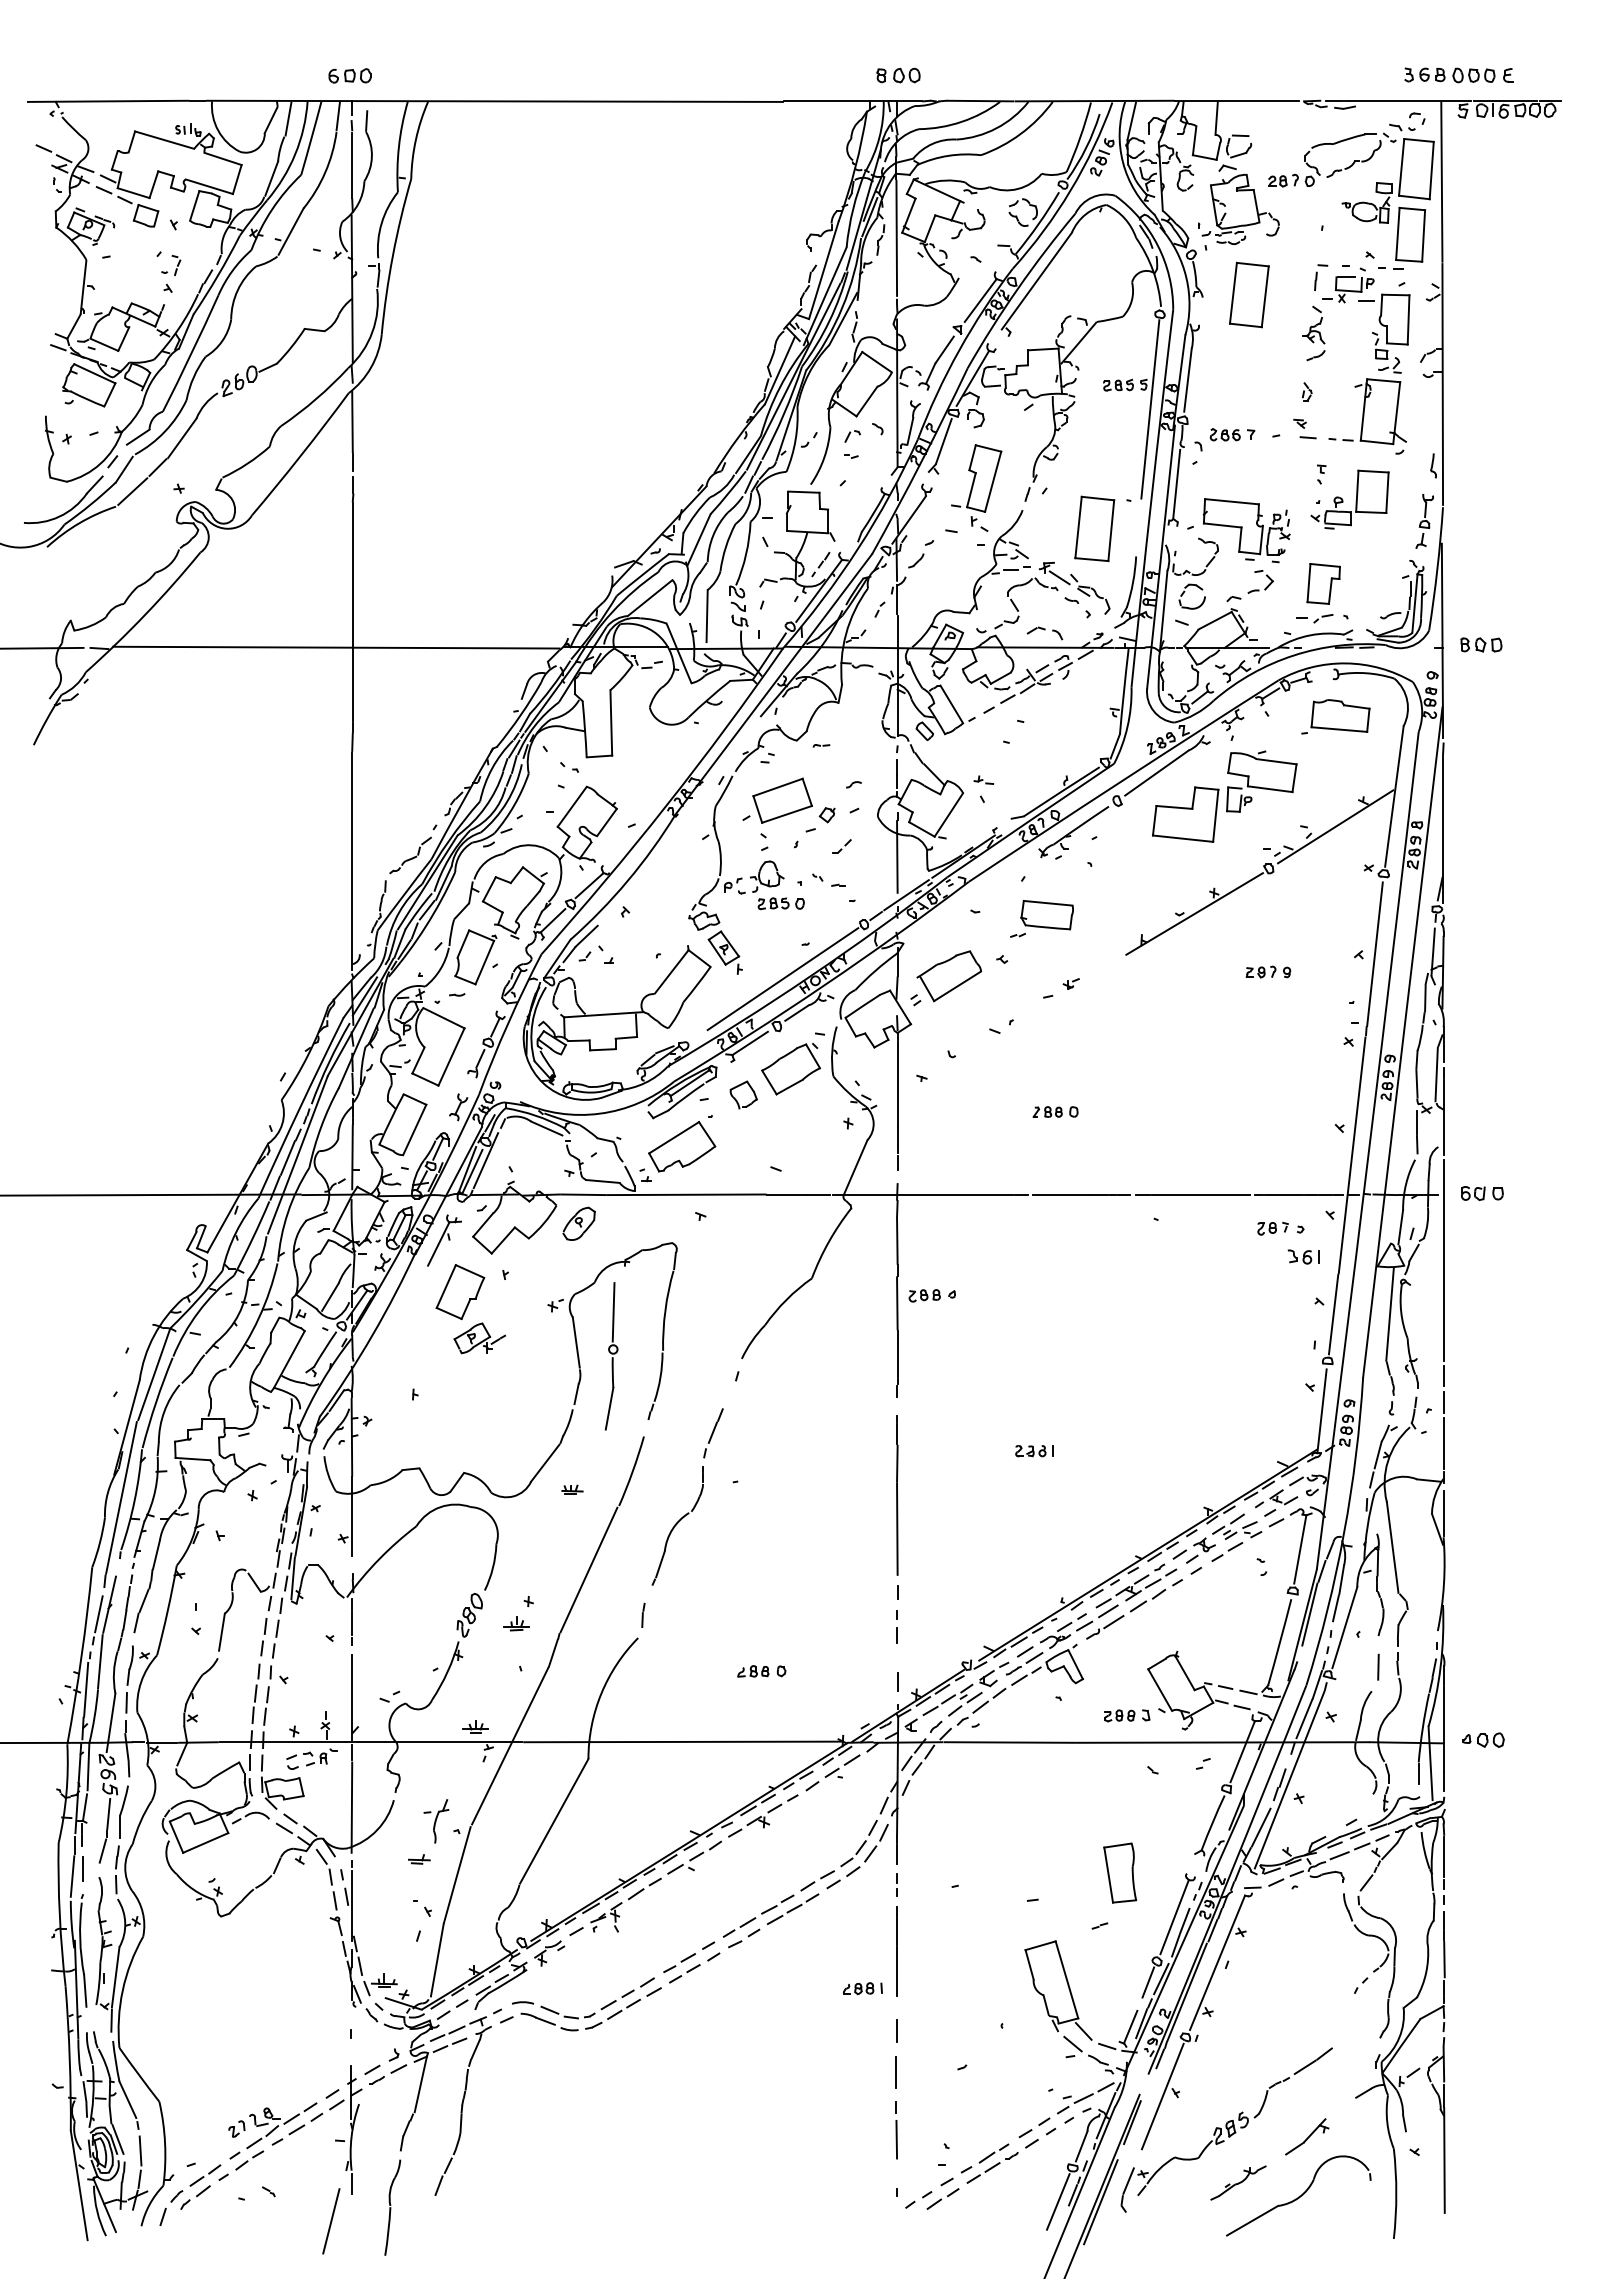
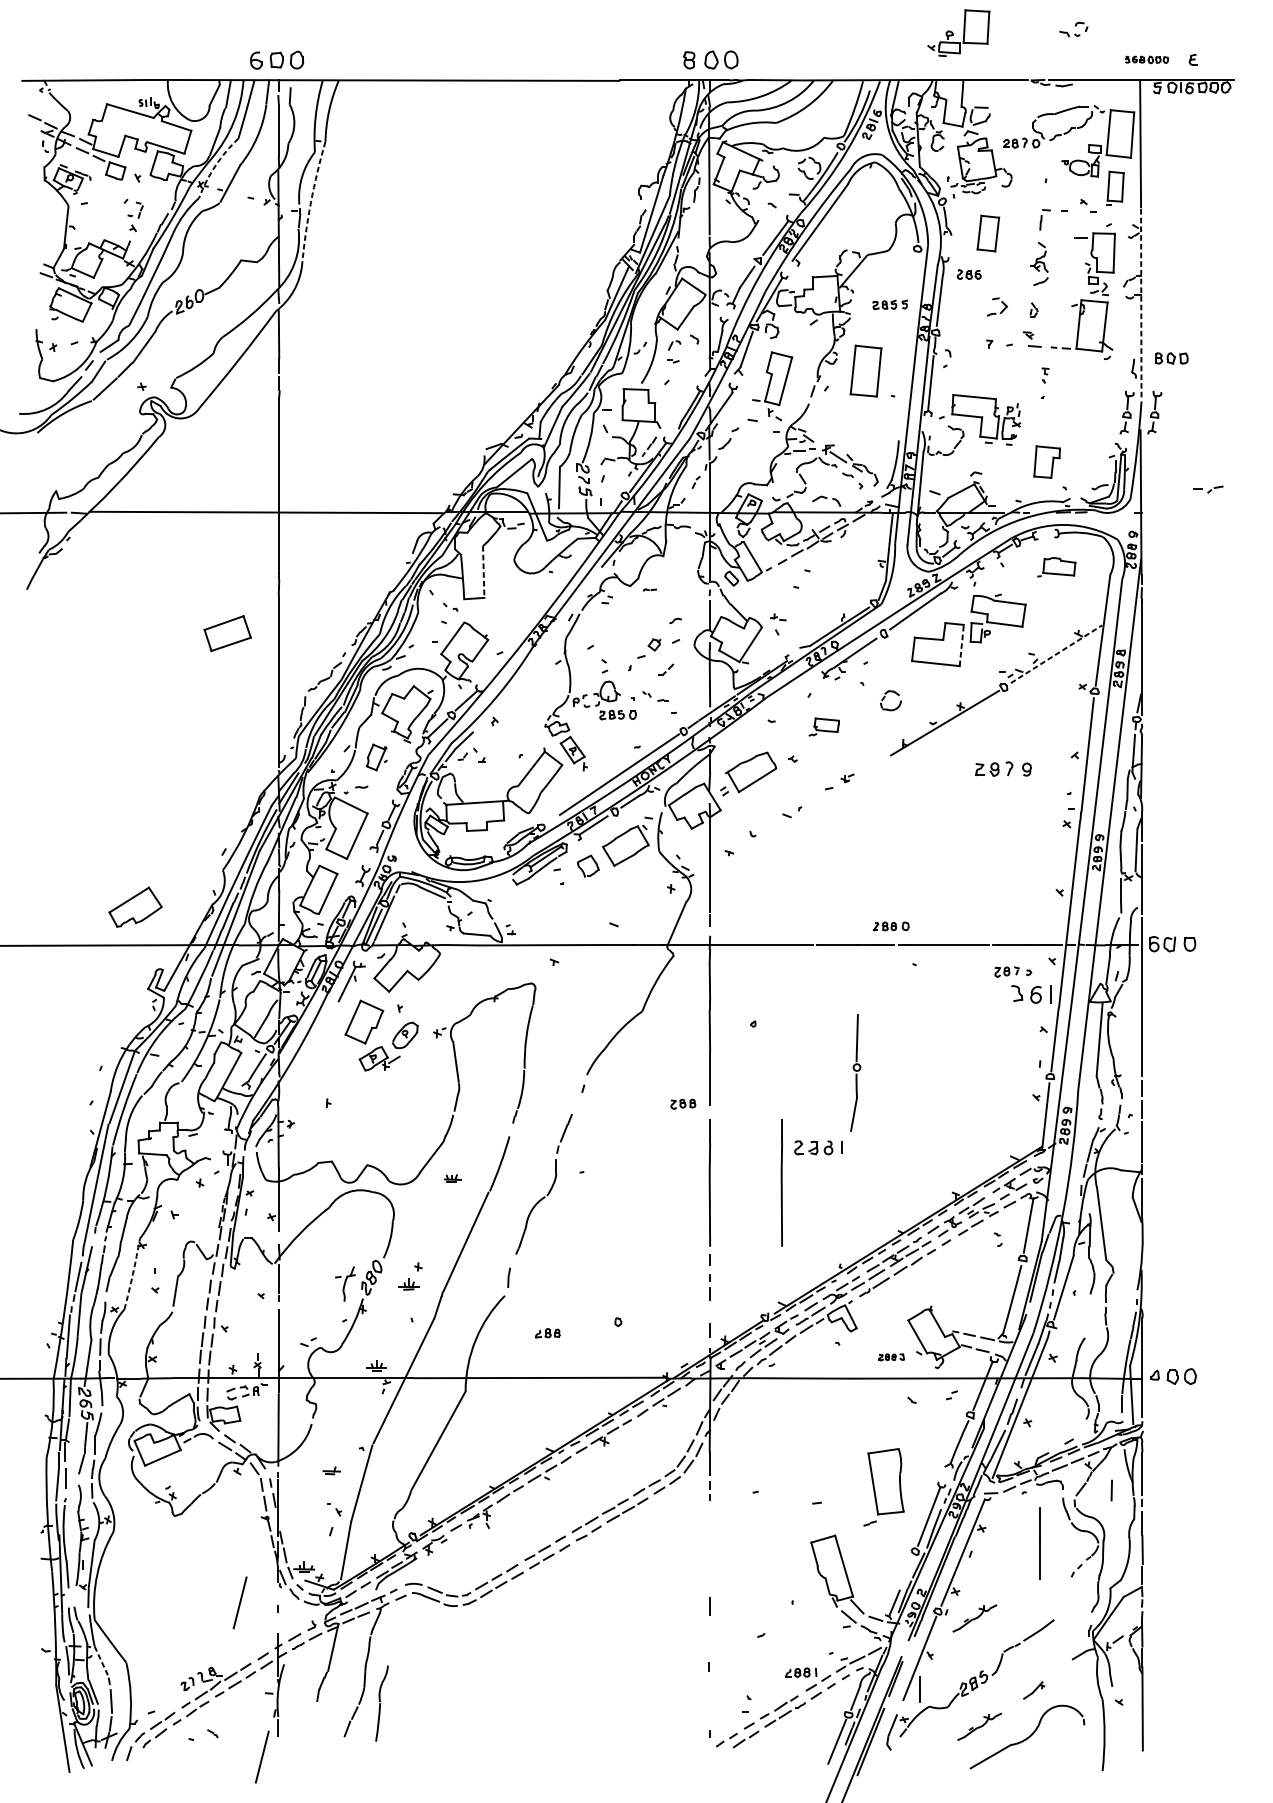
part: (349, 75) -> (276, 59), size x1.6
part: (898, 75) -> (710, 59), size x1.6
part: (1449, 75) -> (1146, 59), size x0.6
part: (1407, 121) -> (1073, 29), moved
arc: (272, 209) -> (215, 165), solid -> dashed
part: (1409, 237) -> (1114, 188), size x0.7
arc: (392, 256) -> (310, 203), solid -> dashed
part: (1348, 285) -> (1066, 226), removed
part: (1249, 294) -> (988, 233), size x0.7
line: (1442, 384) -> (1141, 304), solid -> dashed
line: (1150, 409) -> (910, 324), removed
part: (1224, 434) -> (968, 274), moved
part: (1343, 500) -> (953, 33), moved
part: (1459, 521) -> (1154, 412), added
part: (1094, 528) -> (865, 370), moved
part: (1266, 576) -> (1001, 302), moved
part: (1184, 593) -> (884, 698), moved
part: (1314, 618) -> (1208, 489), moved
part: (1481, 644) -> (1171, 358), moved
part: (1335, 716) -> (1056, 566), size x0.7
line: (611, 722) -> (483, 571), solid -> dashed
part: (782, 800) -> (227, 633), moved
line: (1215, 815) -> (961, 645), solid -> dashed
line: (1336, 826) -> (1057, 653), solid -> dashed
part: (1041, 918) -> (823, 726), size x0.6
part: (475, 957) -> (376, 757), size x0.6
part: (1268, 971) -> (1003, 768), size x1.6
part: (1055, 1111) -> (891, 926), moved
part: (682, 1146) -> (135, 907), moved
part: (1482, 1193) -> (1172, 944), size x1.4
part: (578, 1223) -> (404, 1035), moved
part: (1303, 1256) -> (1031, 994), size x1.6
part: (924, 1295) -> (683, 1103), moved
part: (611, 1356) -> (855, 1073), moved
part: (1034, 1451) -> (818, 1148), size x1.6
line: (988, 1495) -> (782, 1183), added
arc: (167, 1610) -> (132, 1274), solid -> dashed
line: (1378, 1666) -> (1111, 1489), moved
part: (753, 1671) -> (547, 1333), moved
part: (1127, 1715) -> (891, 1357), size x0.7
part: (1483, 1739) -> (1173, 1376), size x1.4
part: (436, 1821) -> (345, 1284), moved
part: (1120, 1872) -> (886, 1481), size x1.4
line: (896, 1951) -> (1039, 1543), moved
line: (1148, 1982) -> (908, 1568), removed
part: (862, 1988) -> (801, 1672), moved
line: (303, 2026) -> (240, 1603), added
part: (1232, 2045) -> (975, 1618), added
line: (895, 2072) -> (919, 1690), moved
line: (128, 2100) -> (101, 1661), solid -> dashed
part: (1307, 2136) -> (1034, 1690), size x0.6
line: (896, 2139) -> (709, 1692), removed
part: (392, 2207) -> (381, 1703), moved

